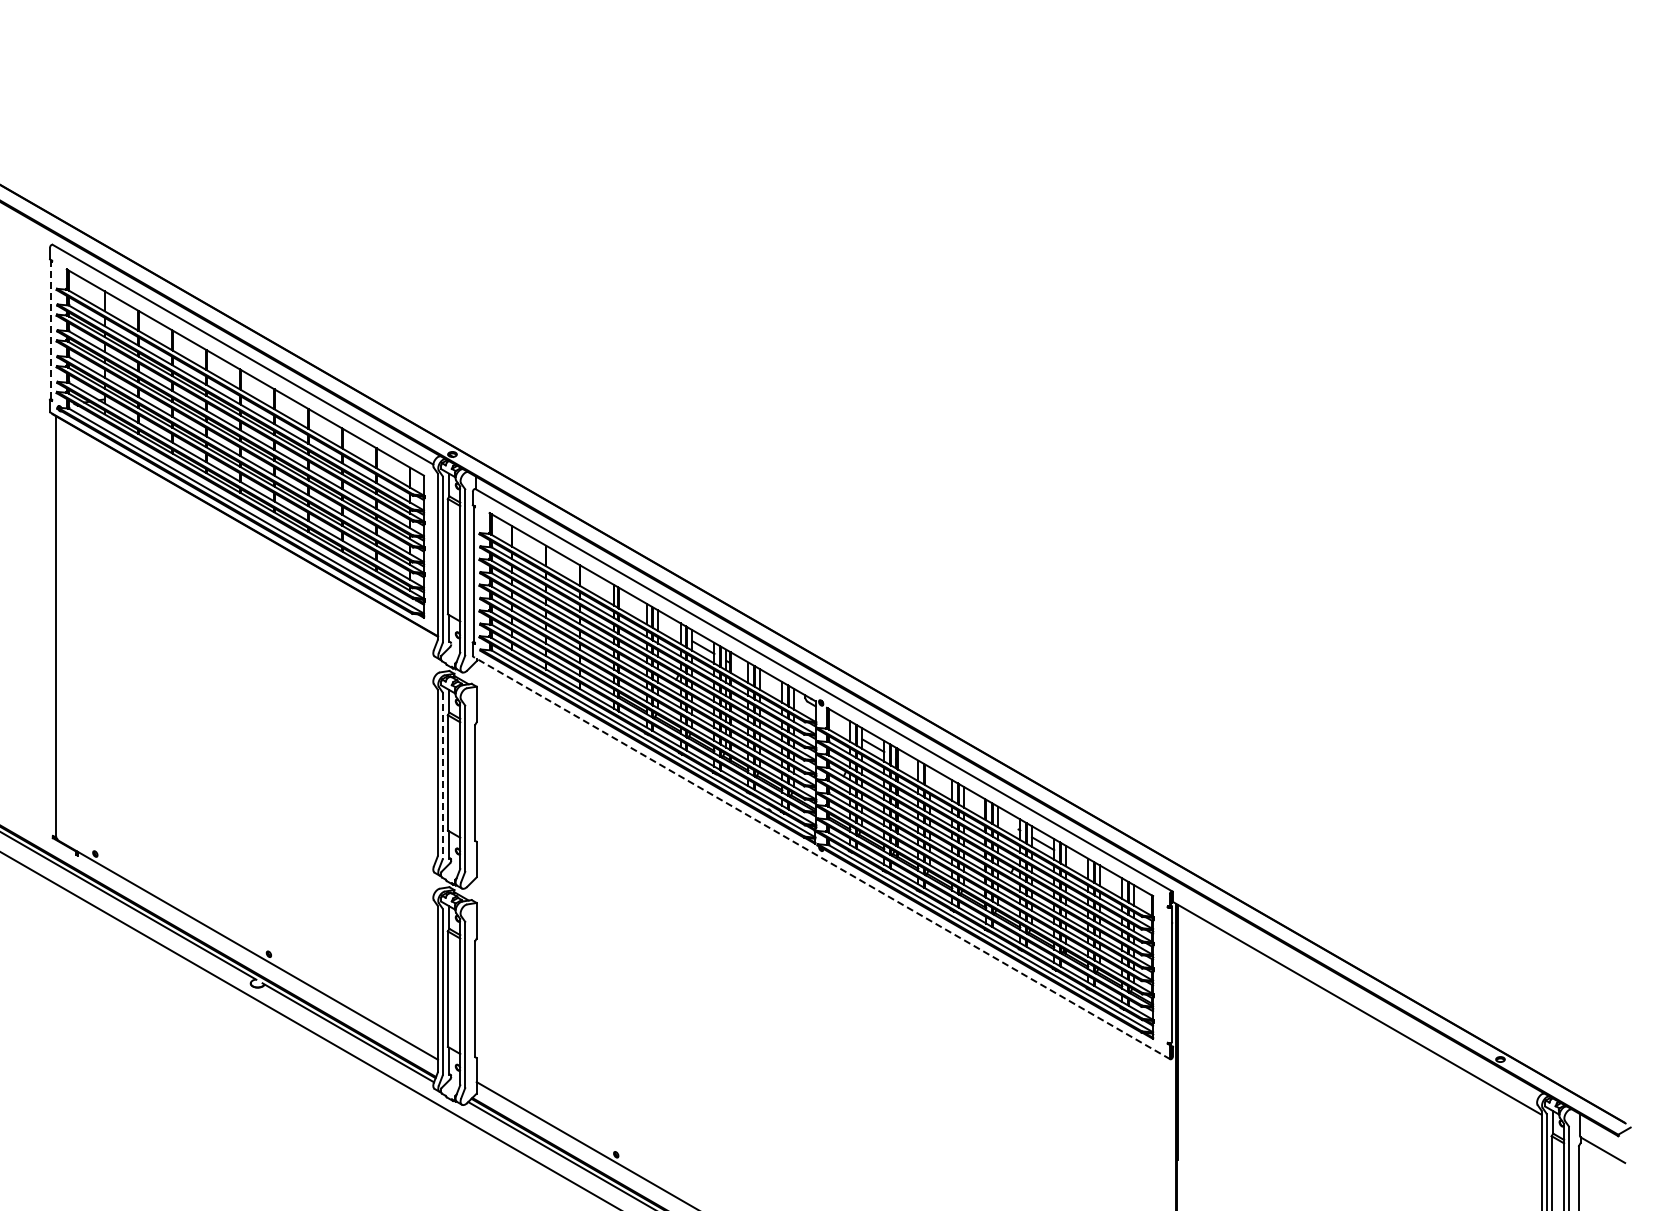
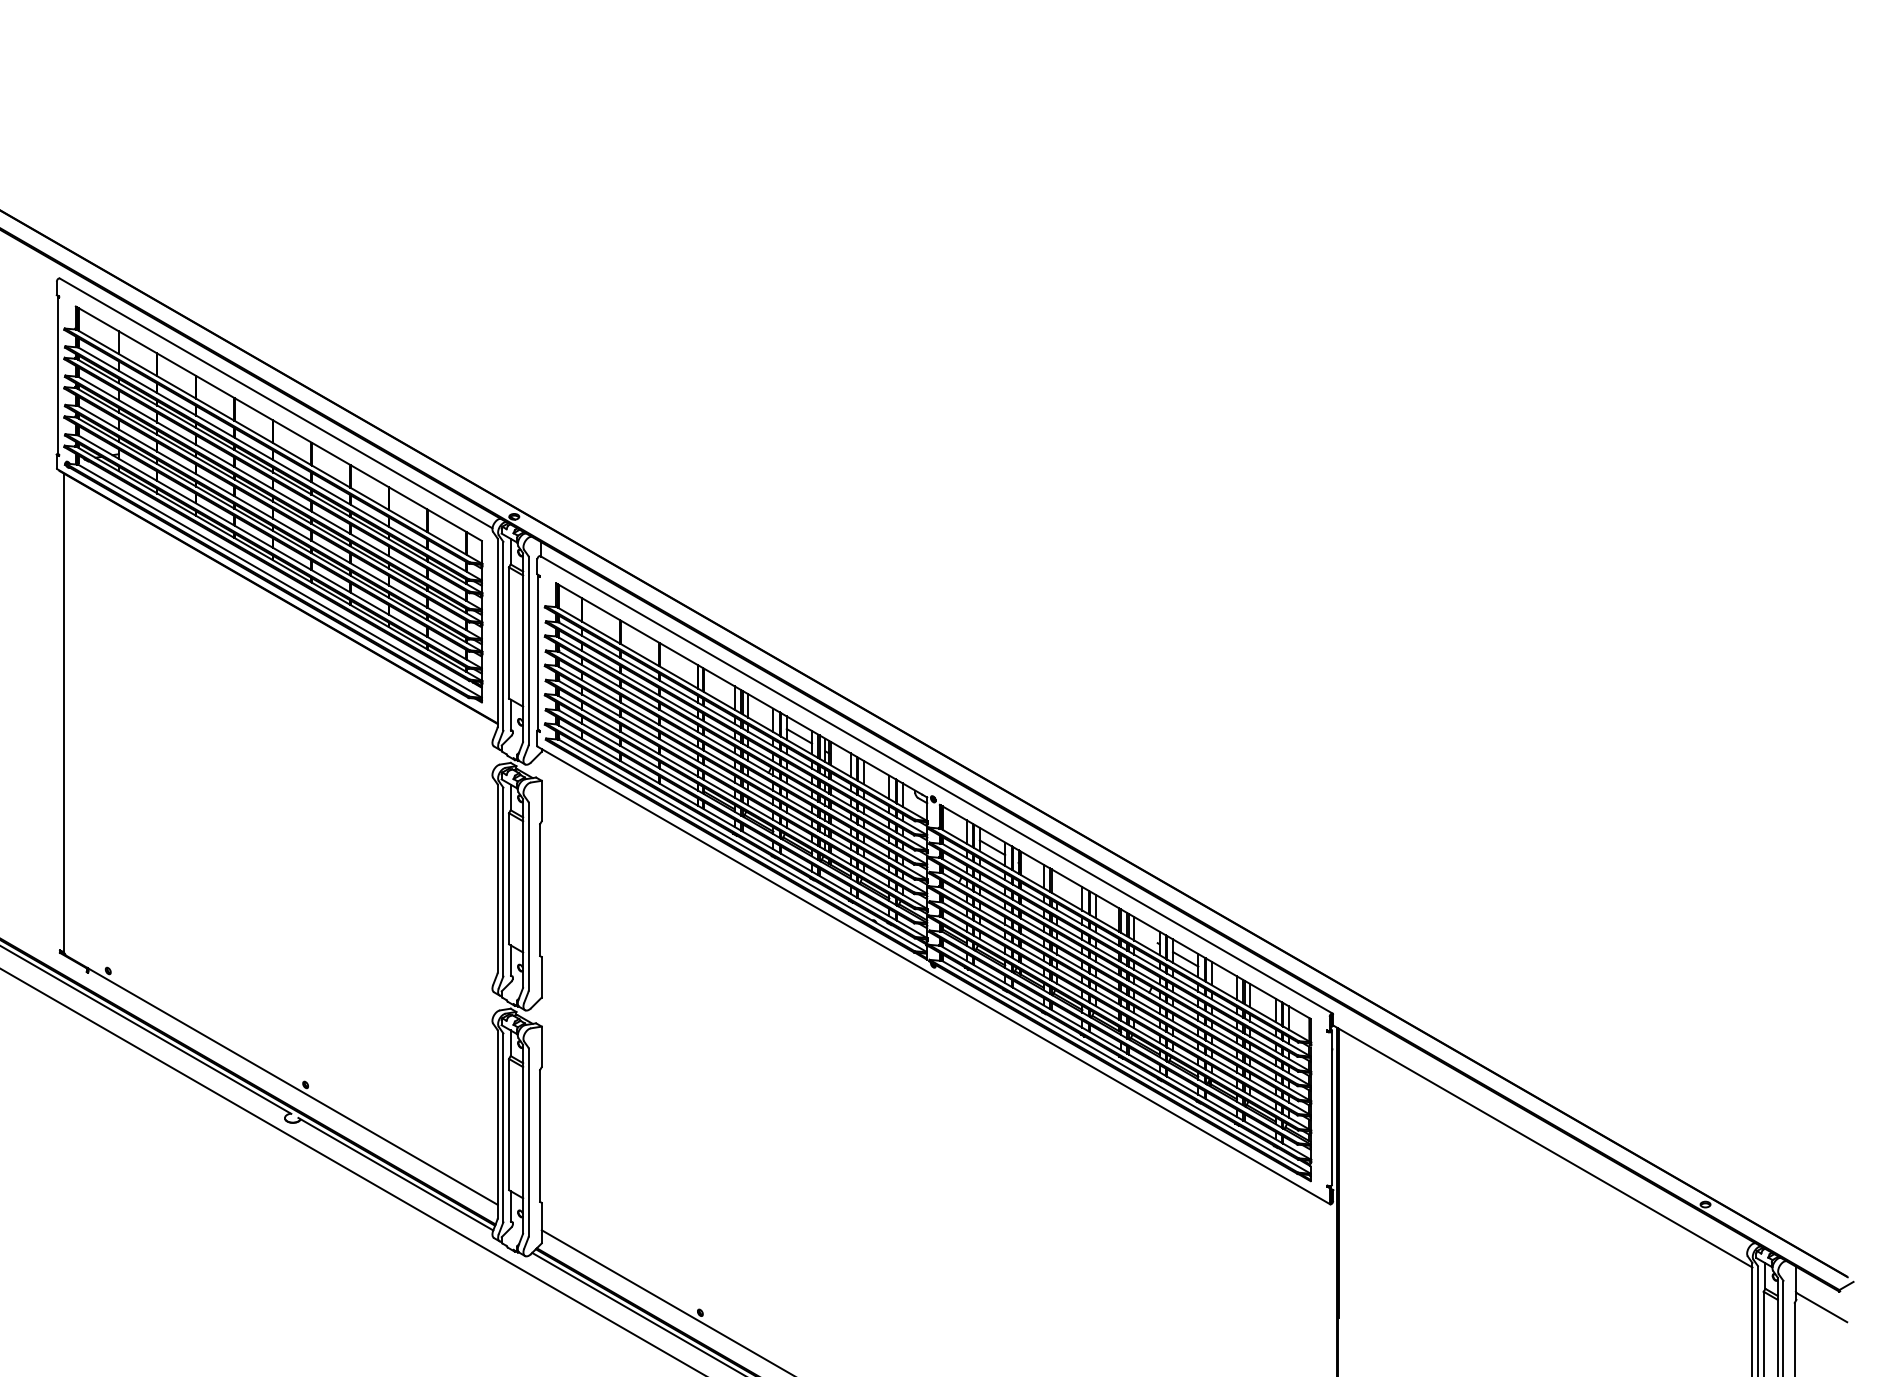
line: (50, 329) -> (57, 374), dashed -> solid
line: (442, 776) -> (502, 882), dashed -> solid
line: (821, 857) -> (933, 974), dashed -> solid

